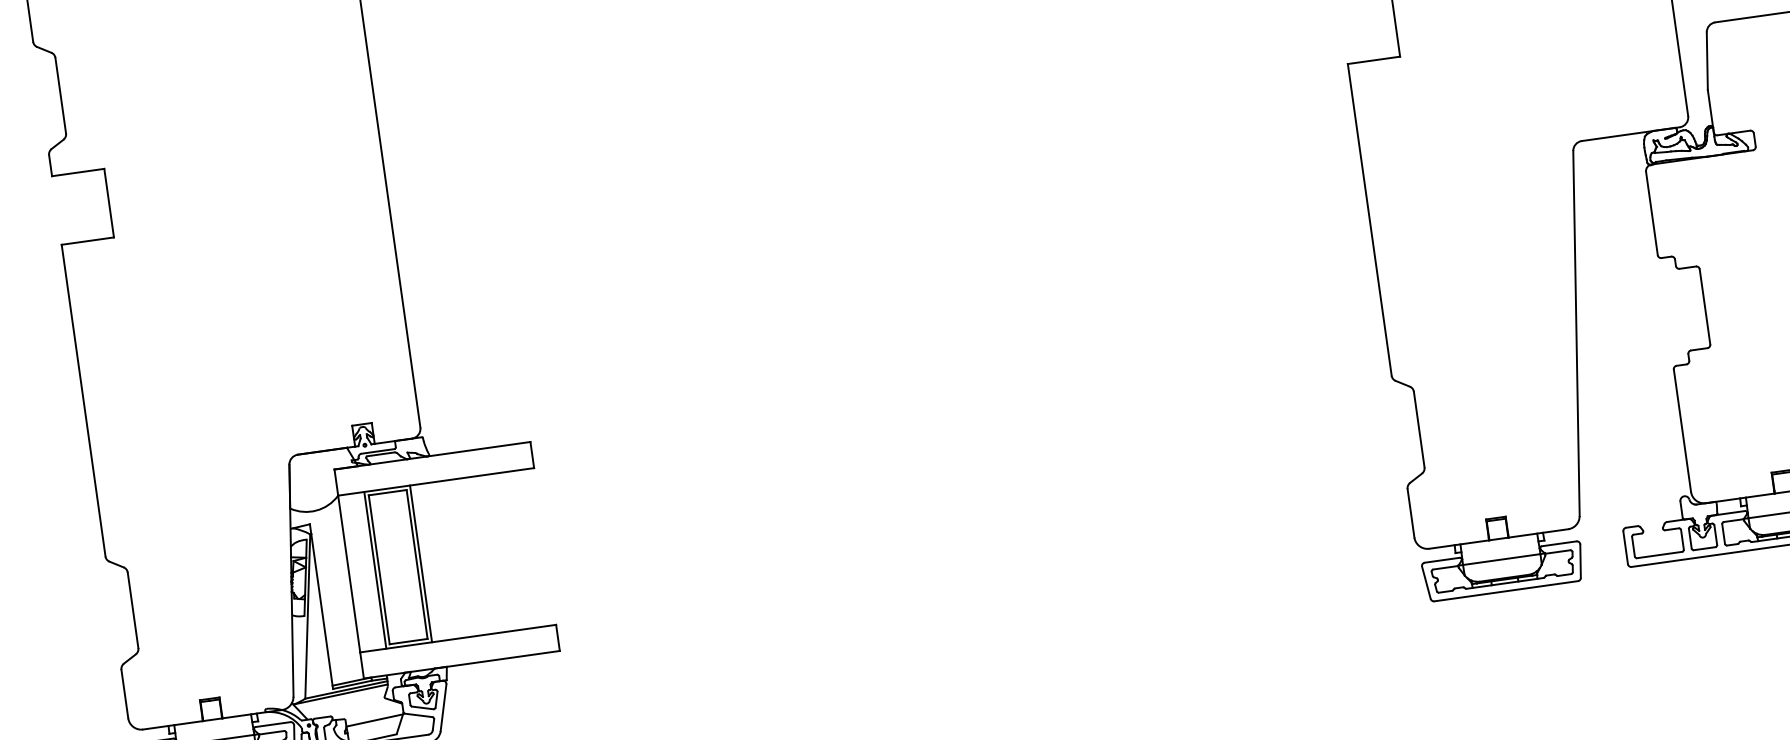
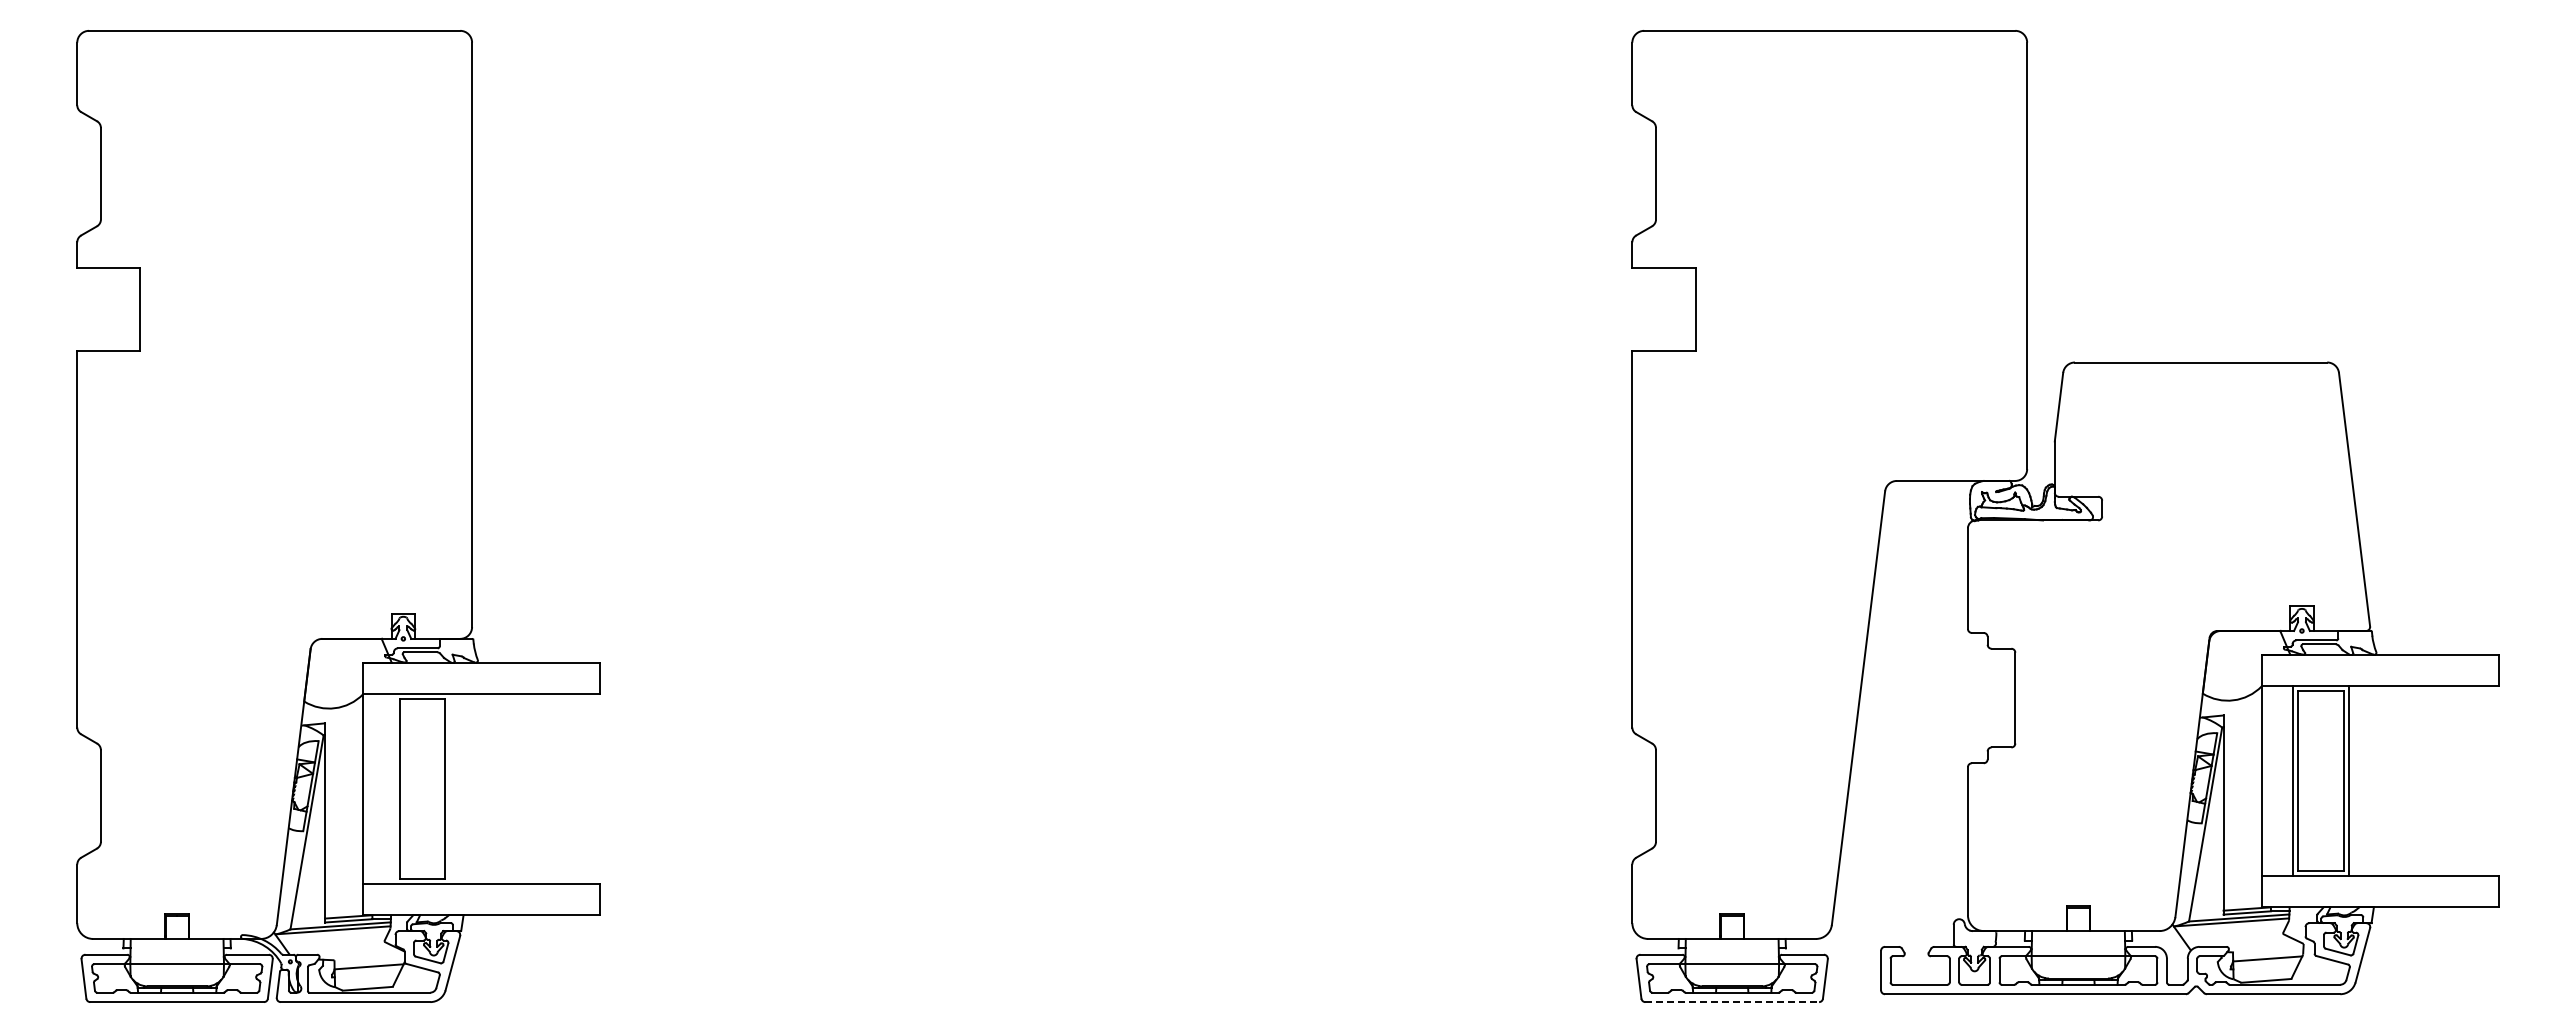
line: (421, 563) -> (450, 788), removed
line: (374, 570) -> (394, 788), removed
line: (1506, 591) -> (1732, 1002), solid -> dashed

